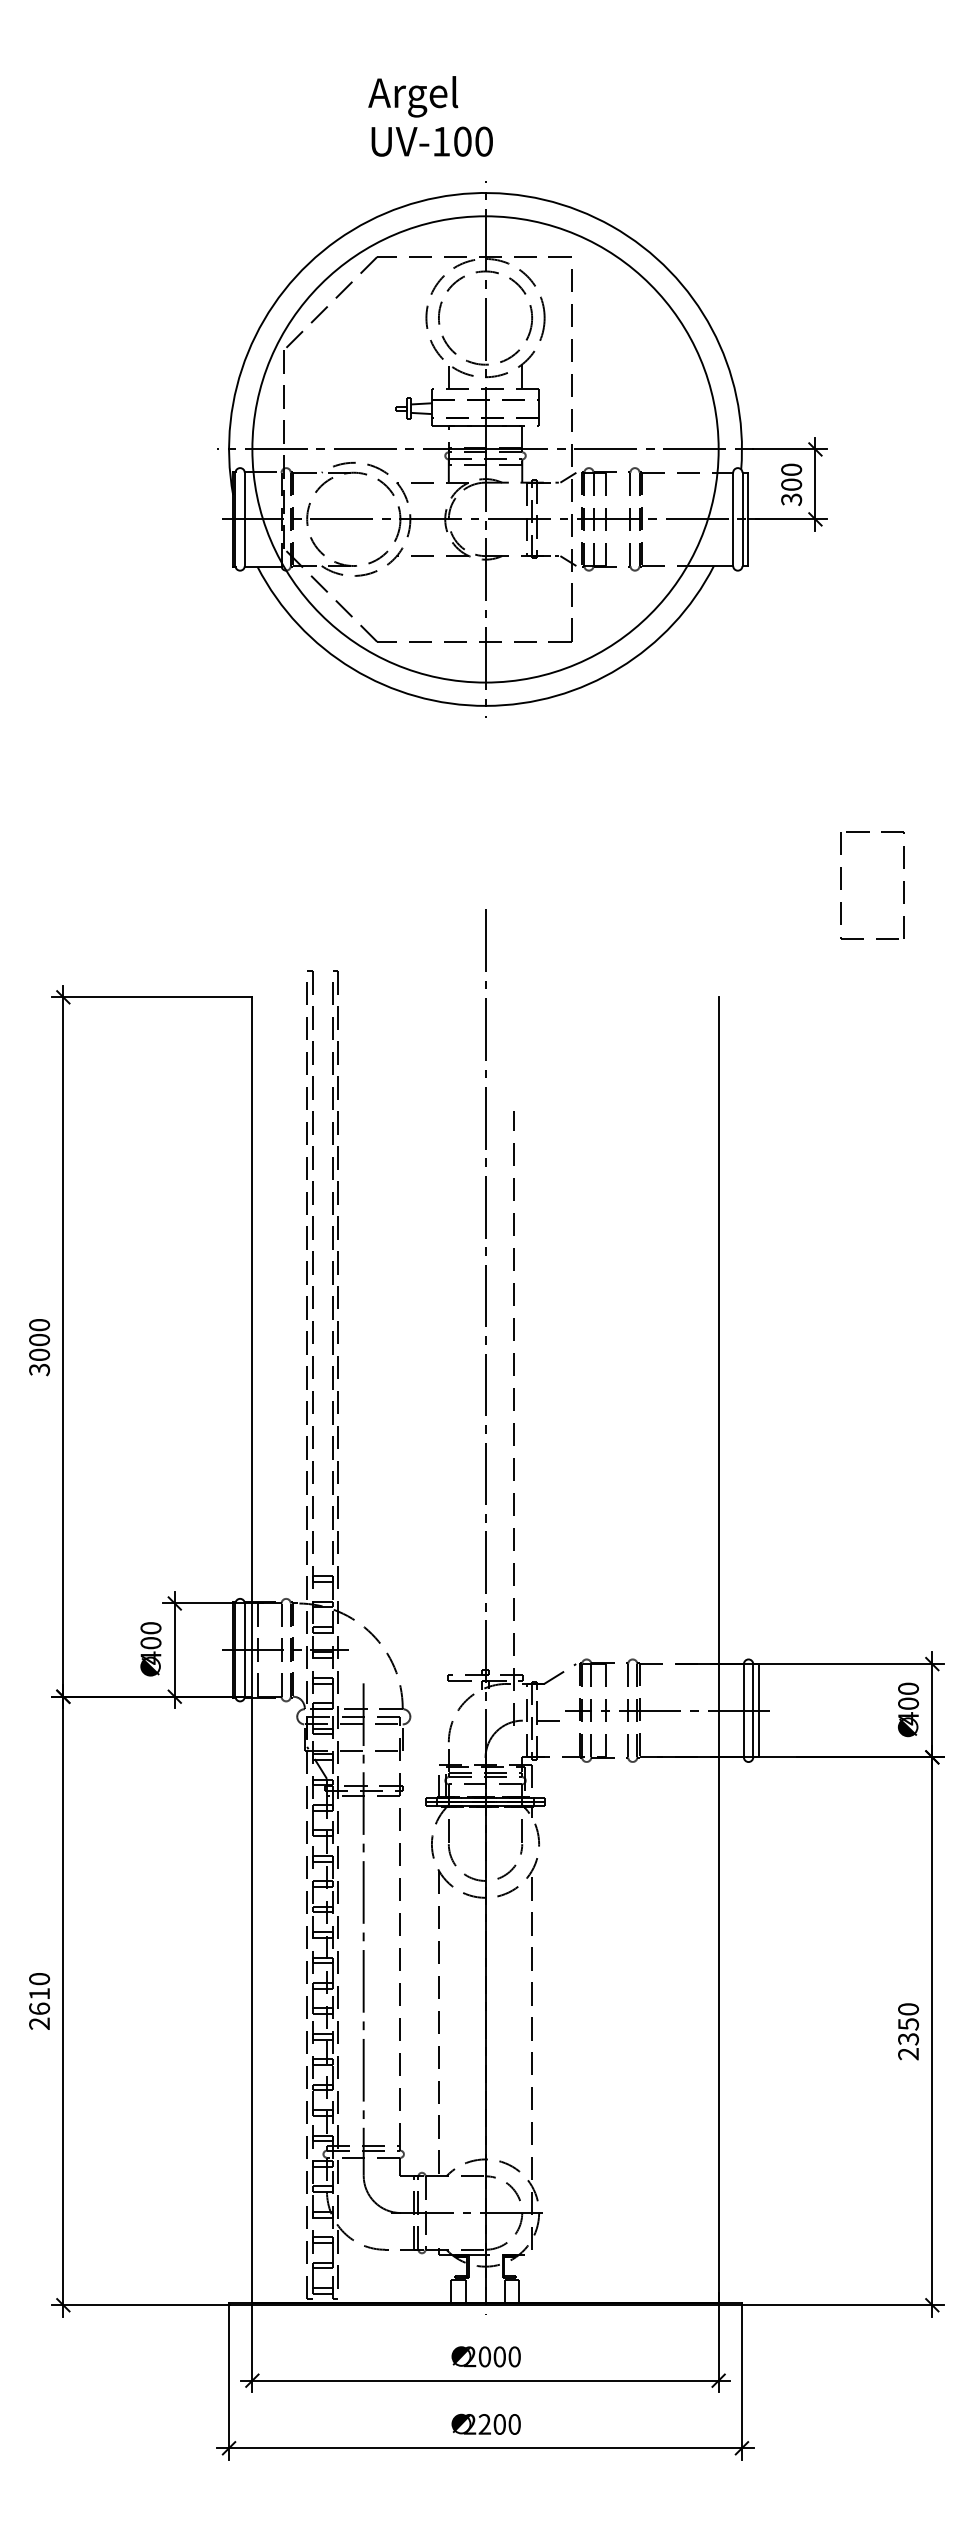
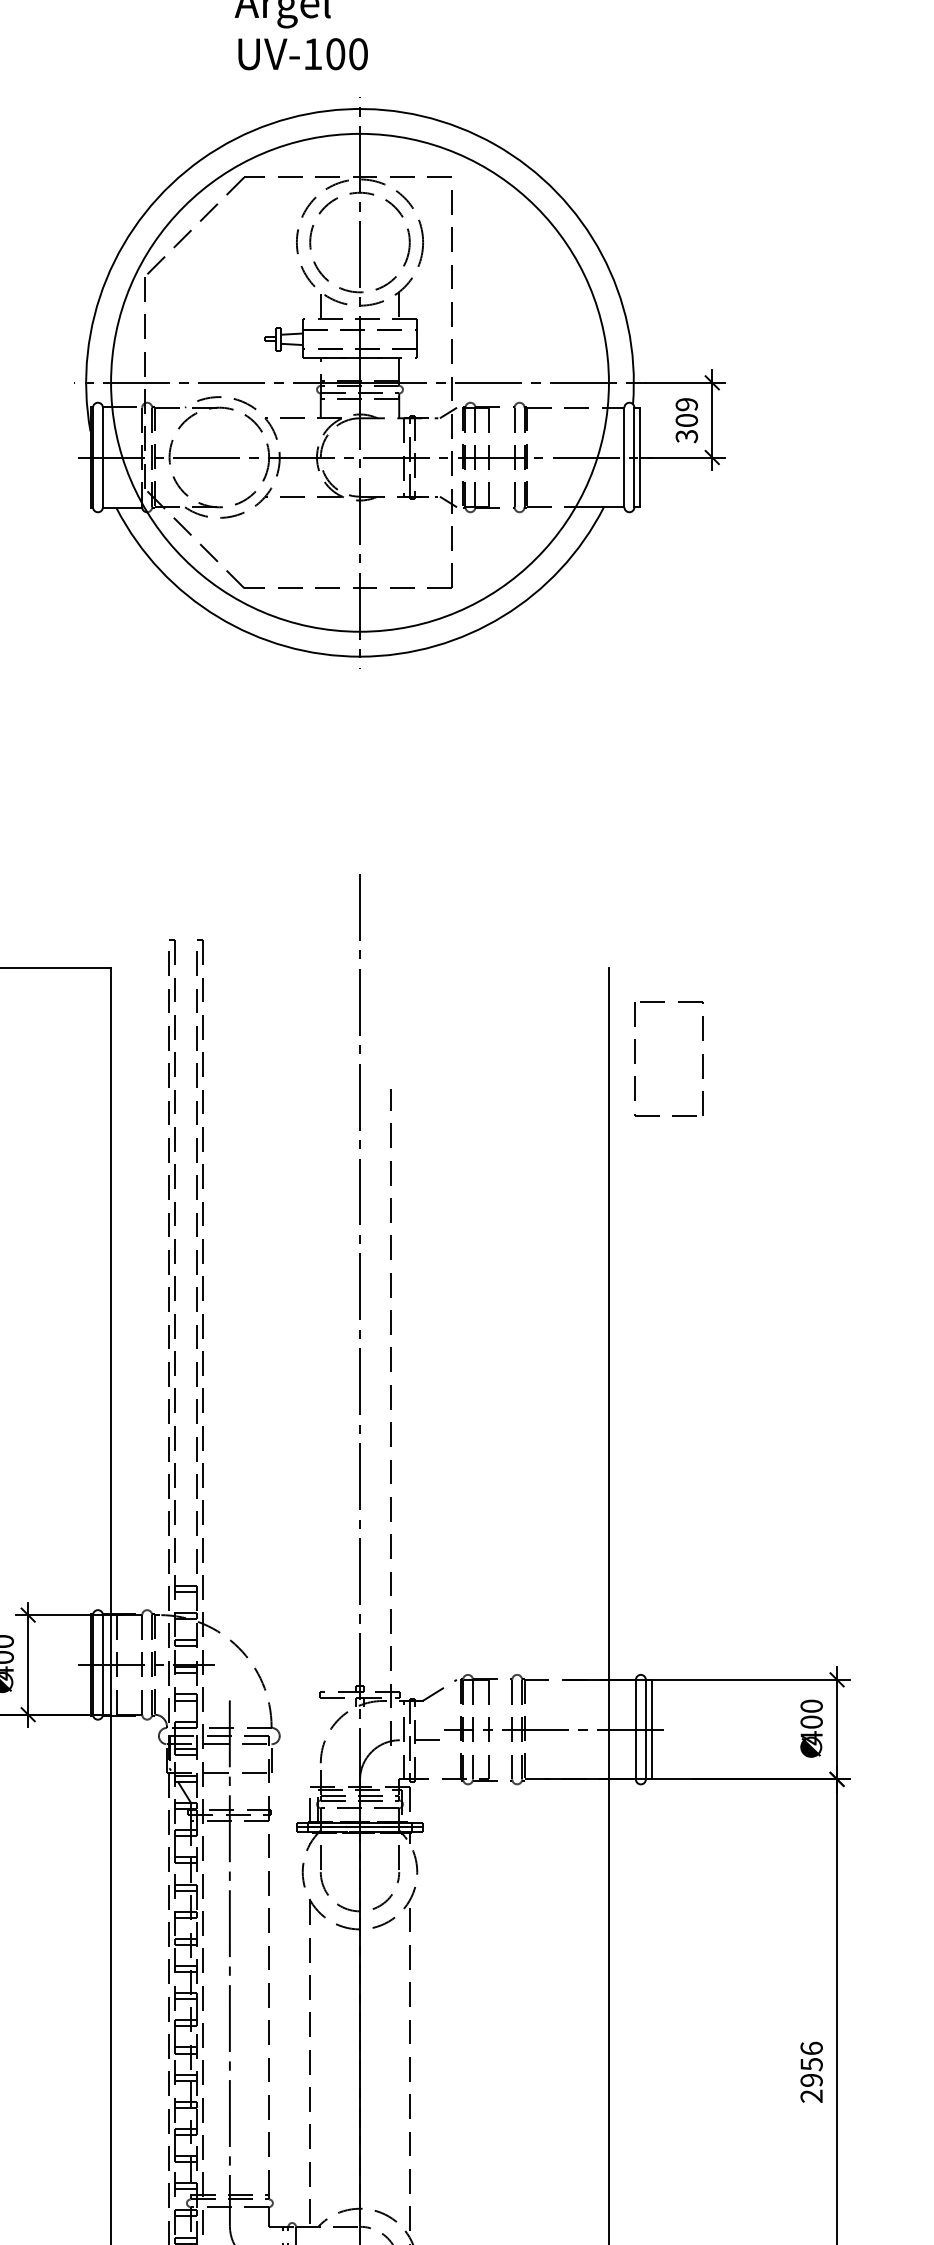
text: (791, 469) -> (686, 404), 300 -> 309
part: (841, 885) -> (635, 1058), moved
text: (908, 2024) -> (811, 2064), 2350 -> 2956

